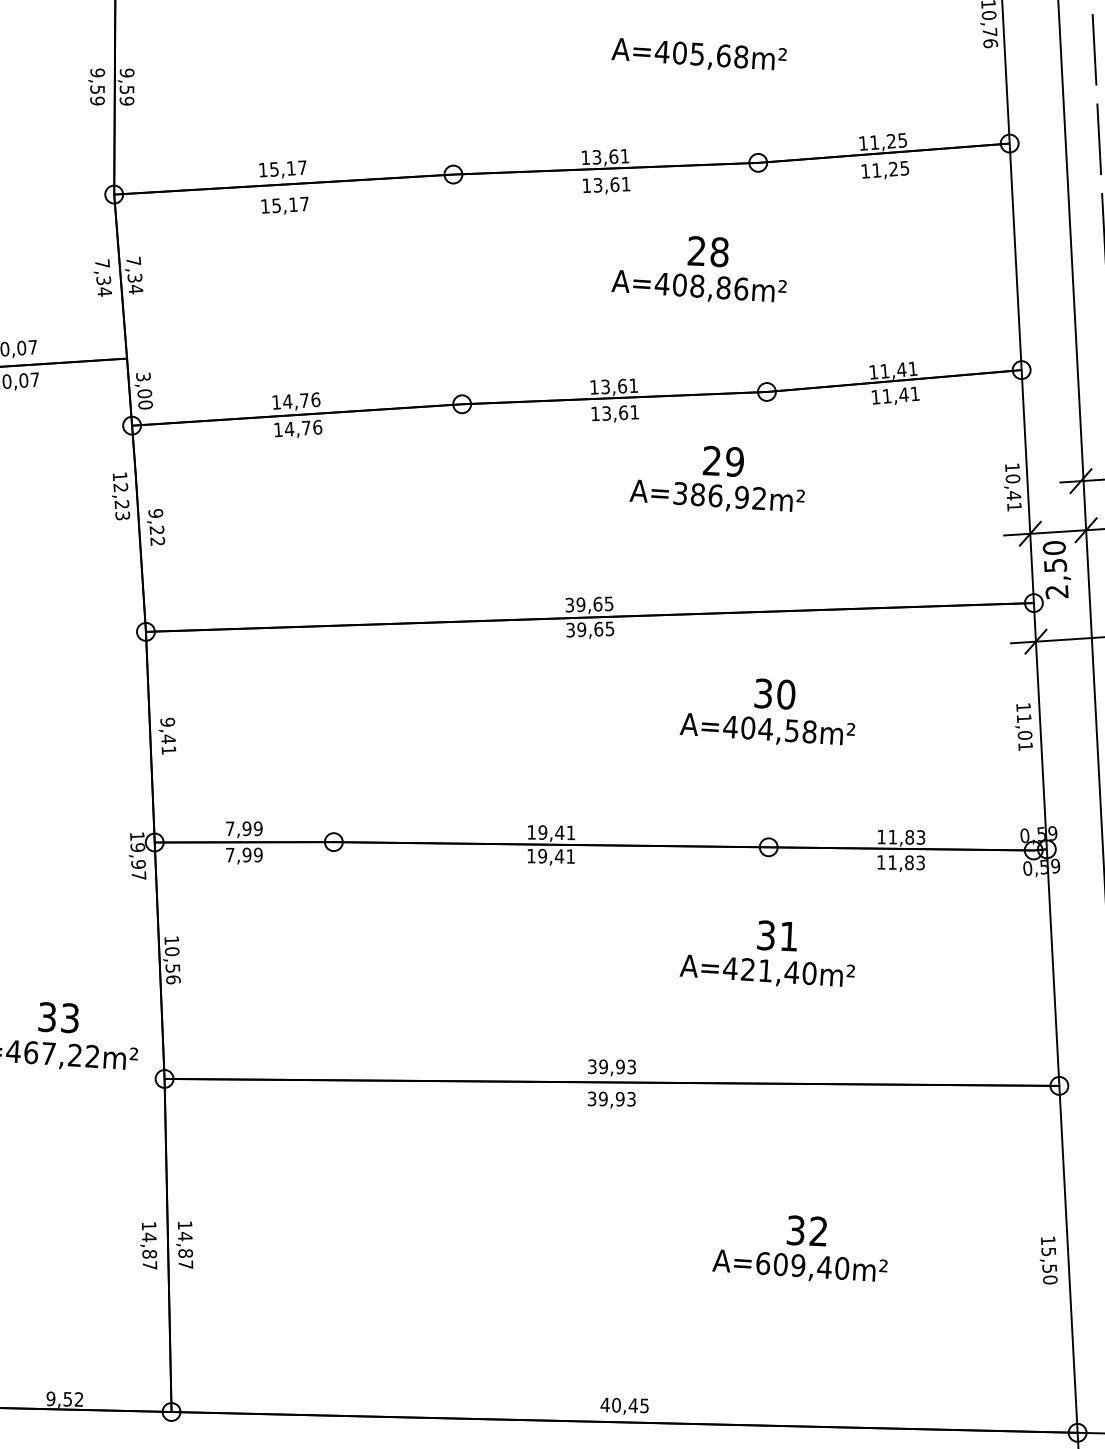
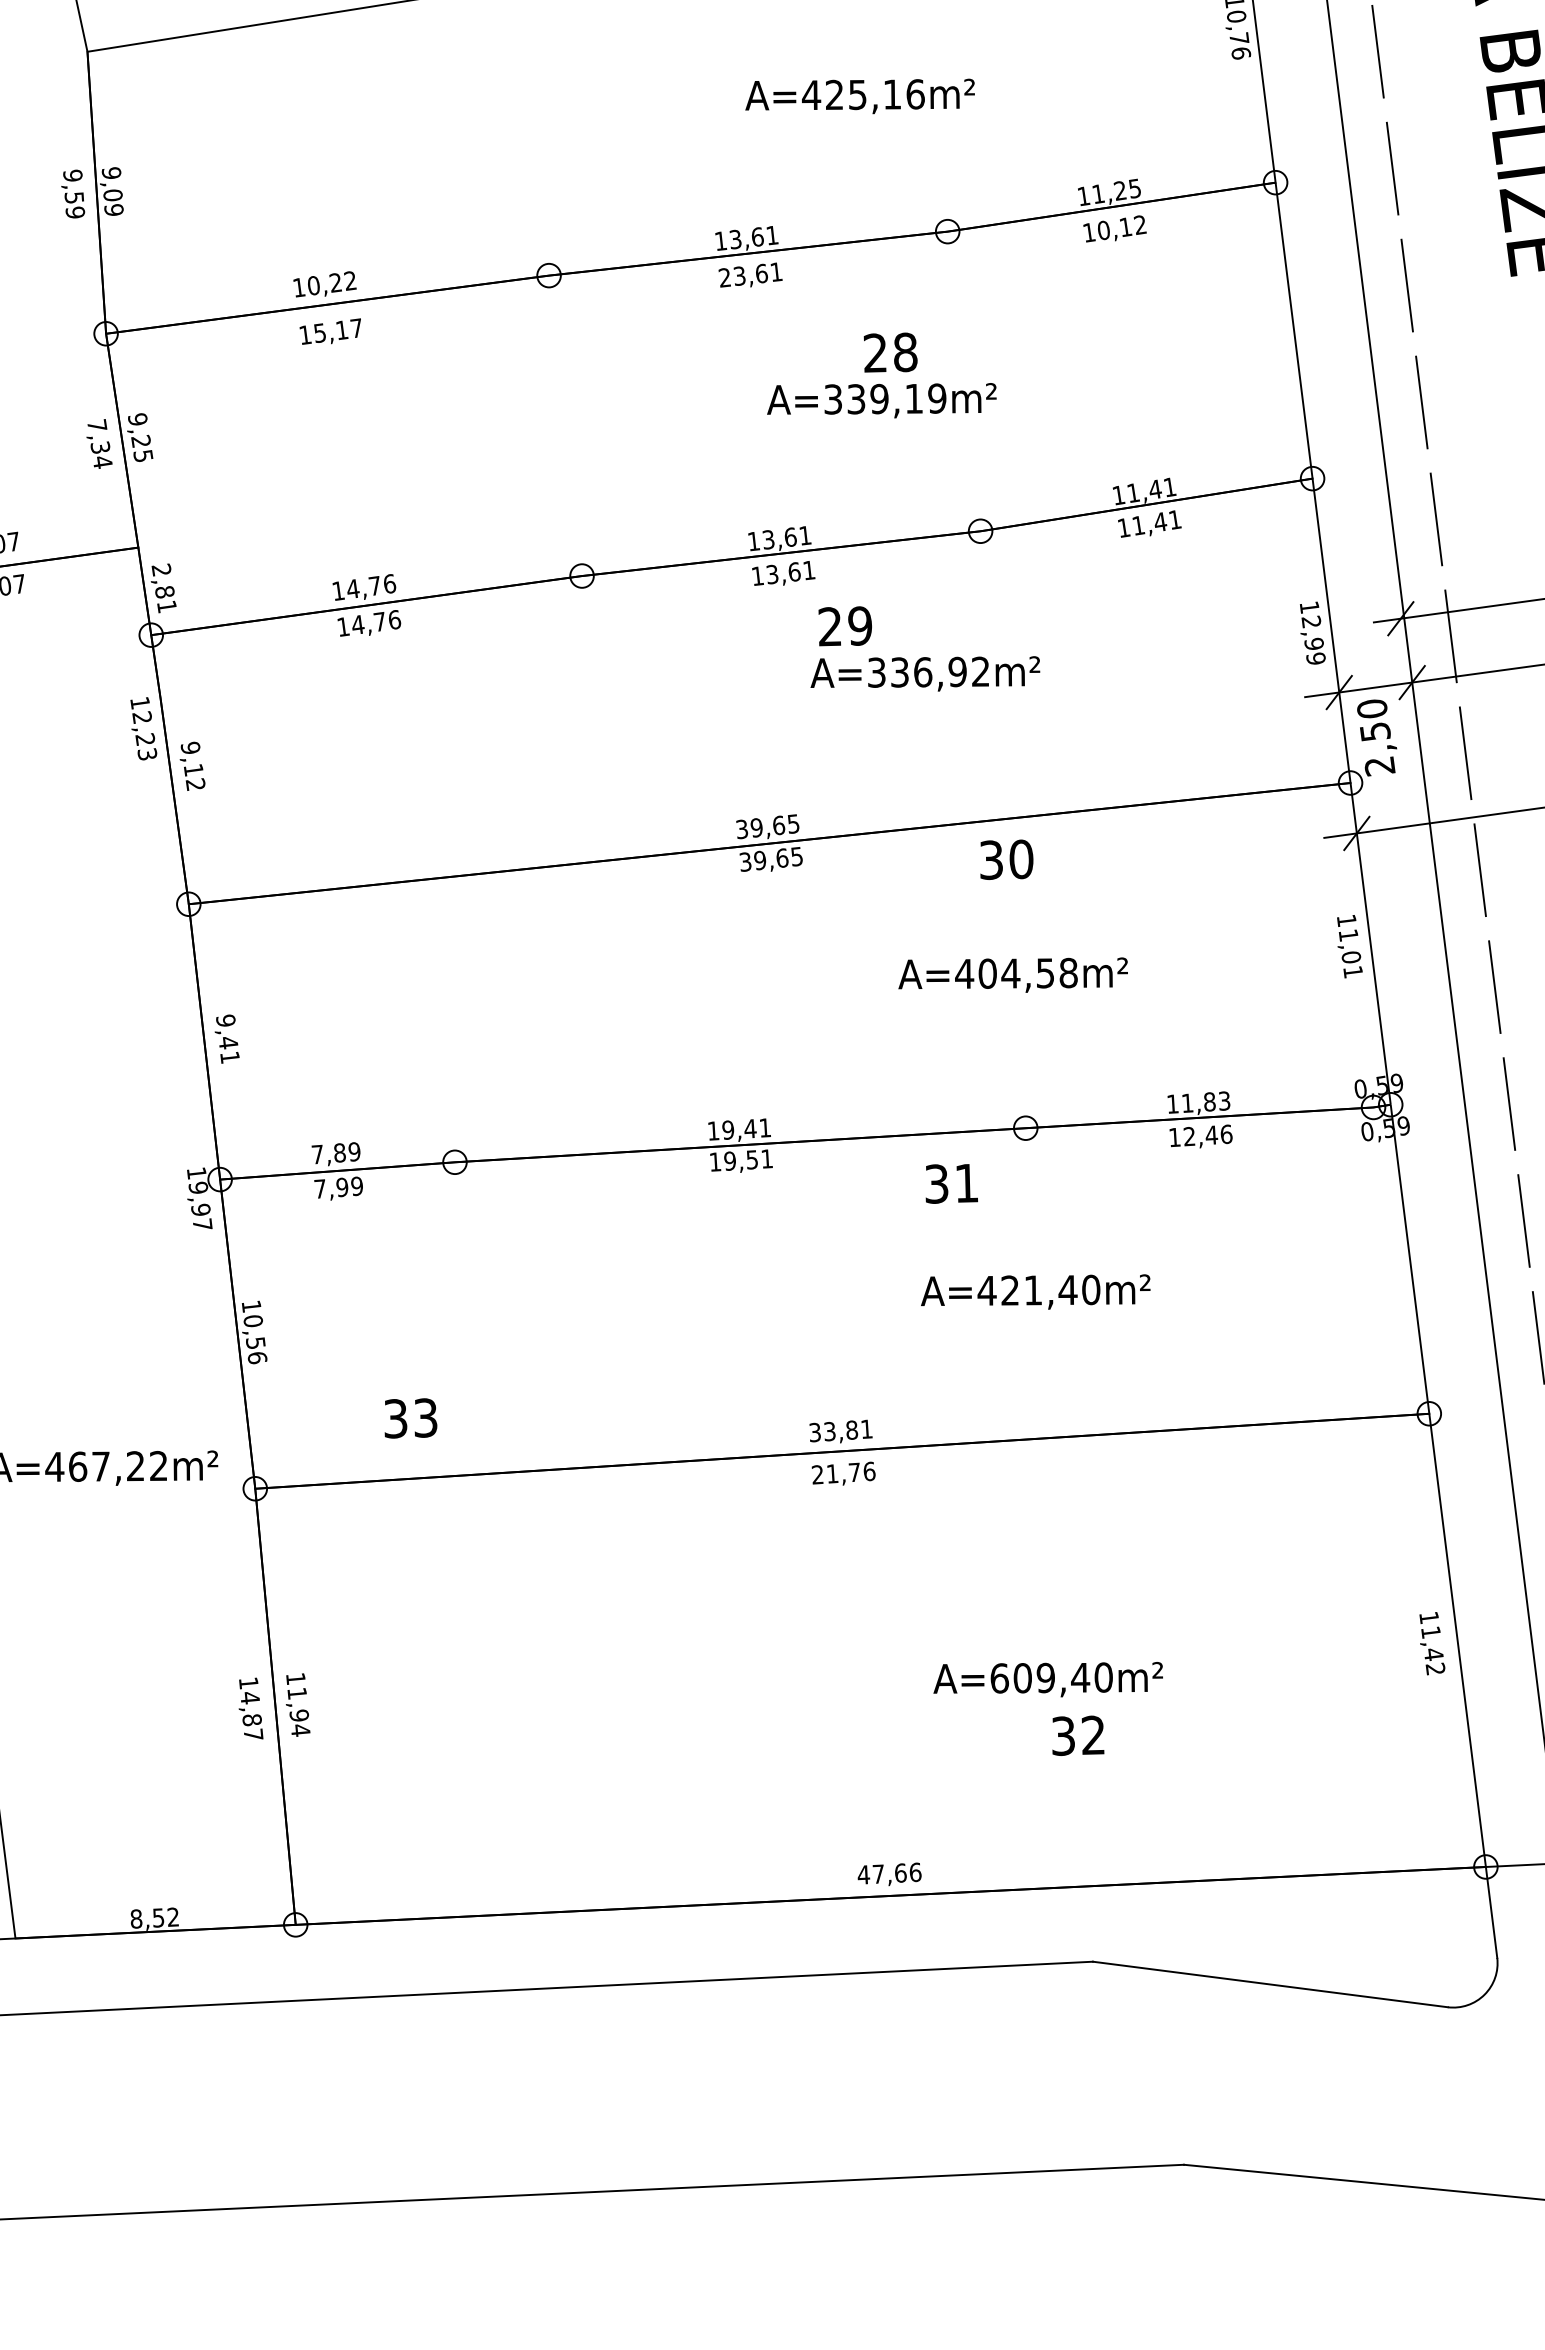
text: (710, 54) -> (874, 94), A=405,68m² -> A=425,16m²
text: (126, 90) -> (112, 195), 9,59 -> 9,09
text: (287, 168) -> (331, 283), 15,17 -> 10,22
text: (891, 169) -> (1122, 227), 11,25 -> 10,12
text: (586, 185) -> (724, 277), 13,61 -> 23,61
text: (134, 275) -> (140, 437), 7,34 -> 9,25
text: (701, 286) -> (884, 398), A=408,86m² -> A=339,19m²
text: (143, 390) -> (163, 588), 3,00 -> 2,81
text: (722, 461) -> (844, 626), moved
text: (1013, 492) -> (1313, 640), 10,41 -> 12,99
text: (698, 494) -> (900, 672), A=386,92m² -> A=336,92m²
text: (156, 529) -> (193, 769), 9,22 -> 9,12
text: (774, 693) -> (1006, 859), moved
text: (246, 828) -> (339, 1152), 7,99 -> 7,89
text: (559, 856) -> (752, 1159), 19,41 -> 19,51
text: (906, 862) -> (1207, 1135), 11,83 -> 12,46
text: (777, 935) -> (951, 1183), moved
text: (58, 1017) -> (410, 1418), moved
text: (617, 1066) -> (847, 1429), 39,93 -> 33,81
text: (611, 1098) -> (843, 1472), 39,93 -> 21,76
text: (807, 1230) -> (1078, 1735), moved
text: (185, 1250) -> (298, 1711), 14,87 -> 11,94
text: (1049, 1265) -> (1433, 1650), 15,50 -> 11,42
text: (799, 1266) -> (1047, 1679), moved
text: (51, 1398) -> (136, 1918), 9,52 -> 8,52
text: (630, 1404) -> (896, 1872), 40,45 -> 47,66

